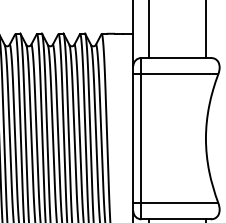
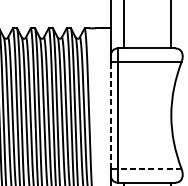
line: (133, 138) -> (111, 115), solid -> dashed
line: (179, 203) -> (149, 169), solid -> dashed

